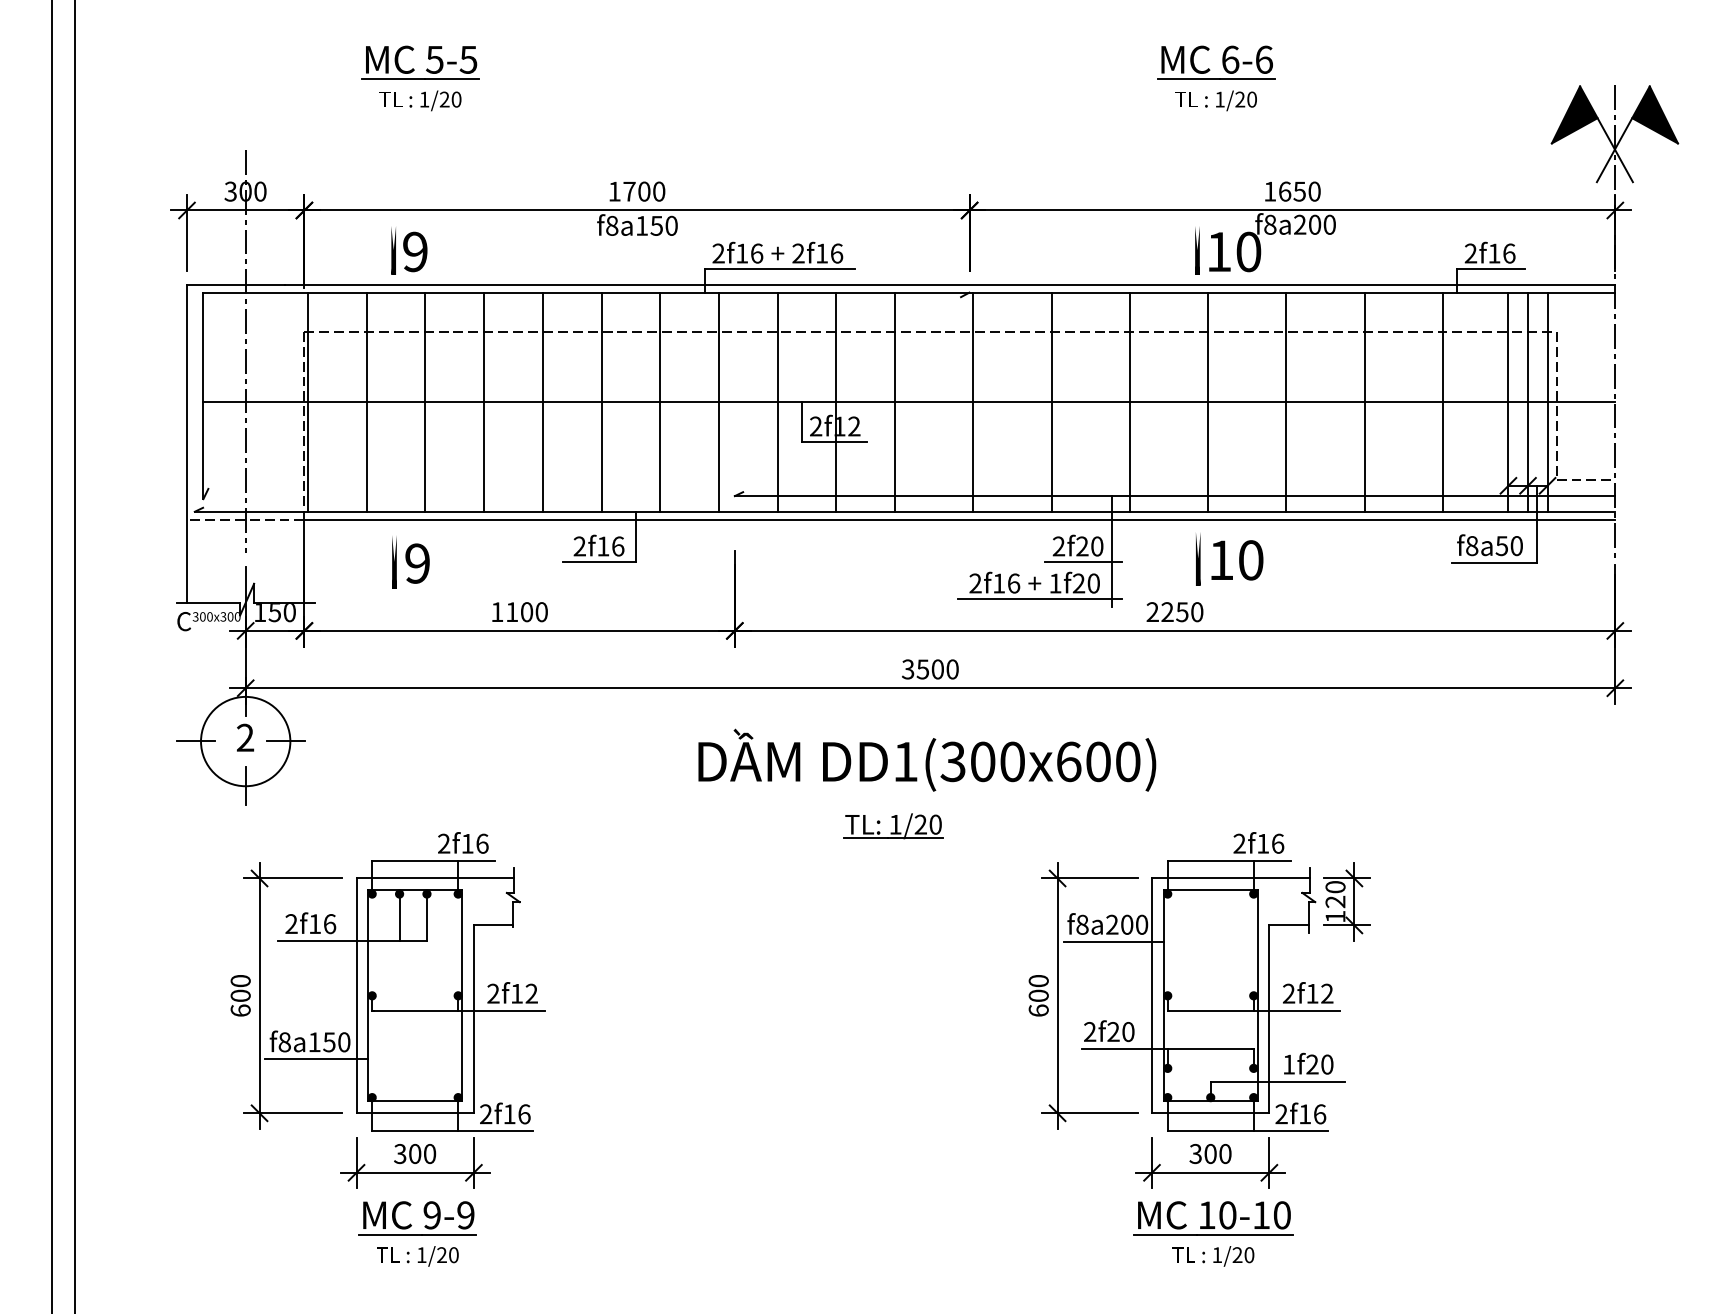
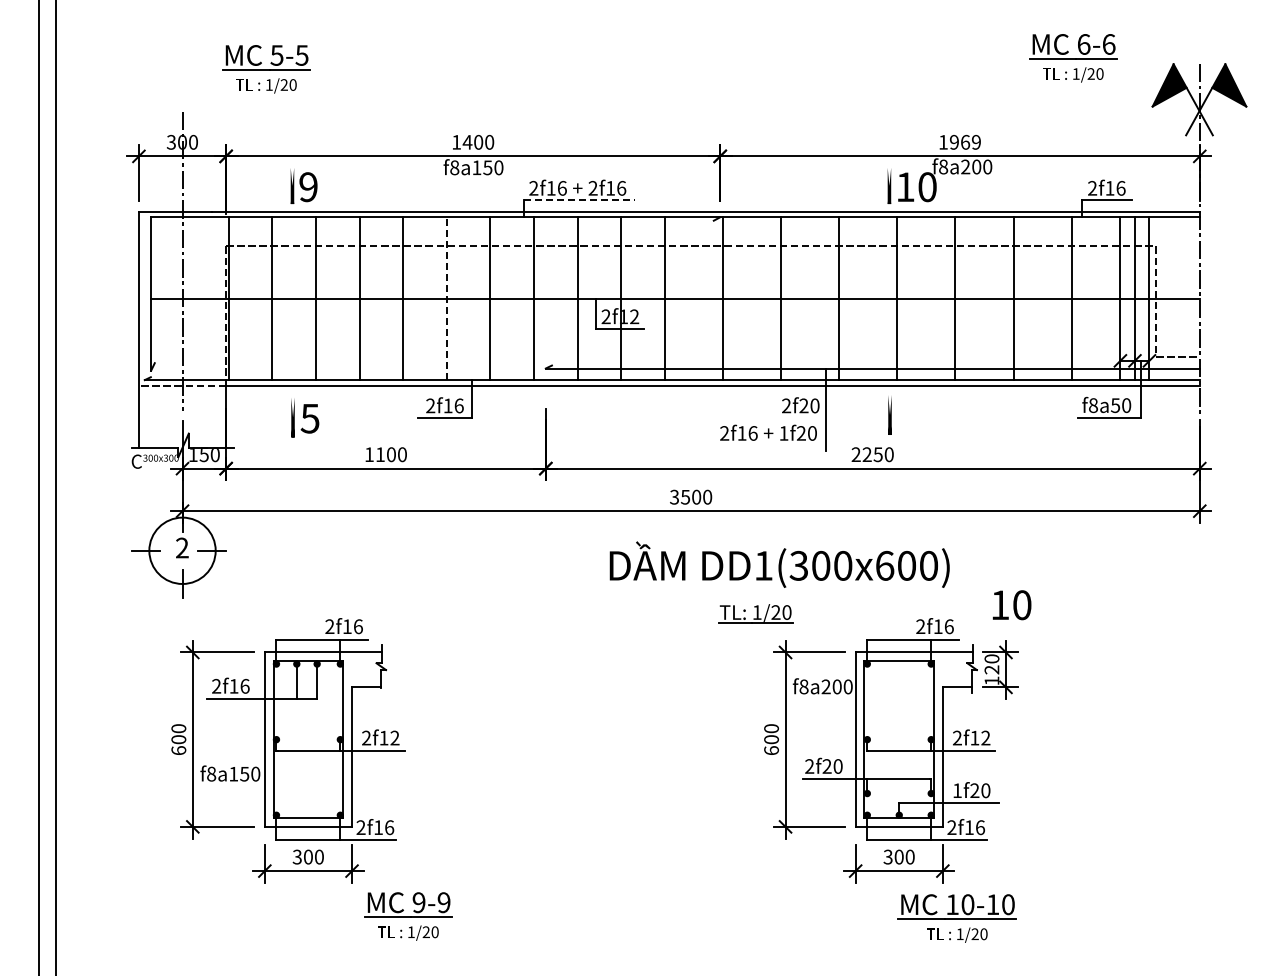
part: (420, 78) -> (266, 69), moved
part: (1216, 78) -> (1073, 58), moved
text: (1298, 190) -> (964, 141), 1650 -> 1969
text: (629, 191) -> (467, 142), 1700 -> 1400
line: (780, 269) -> (579, 200), solid -> dashed
line: (601, 401) -> (446, 298), solid -> dashed
text: (1236, 560) -> (1011, 605), moved
line: (1083, 562) -> (804, 417), removed
text: (416, 563) -> (309, 418), 9 -> 5
line: (1040, 599) -> (772, 445), removed
text: (926, 759) -> (779, 564), moved
part: (893, 825) -> (755, 613), moved
line: (1114, 941) -> (827, 699), removed
line: (317, 1058) -> (235, 786), removed
part: (417, 1233) -> (408, 916), moved
part: (1212, 1233) -> (956, 918), moved

